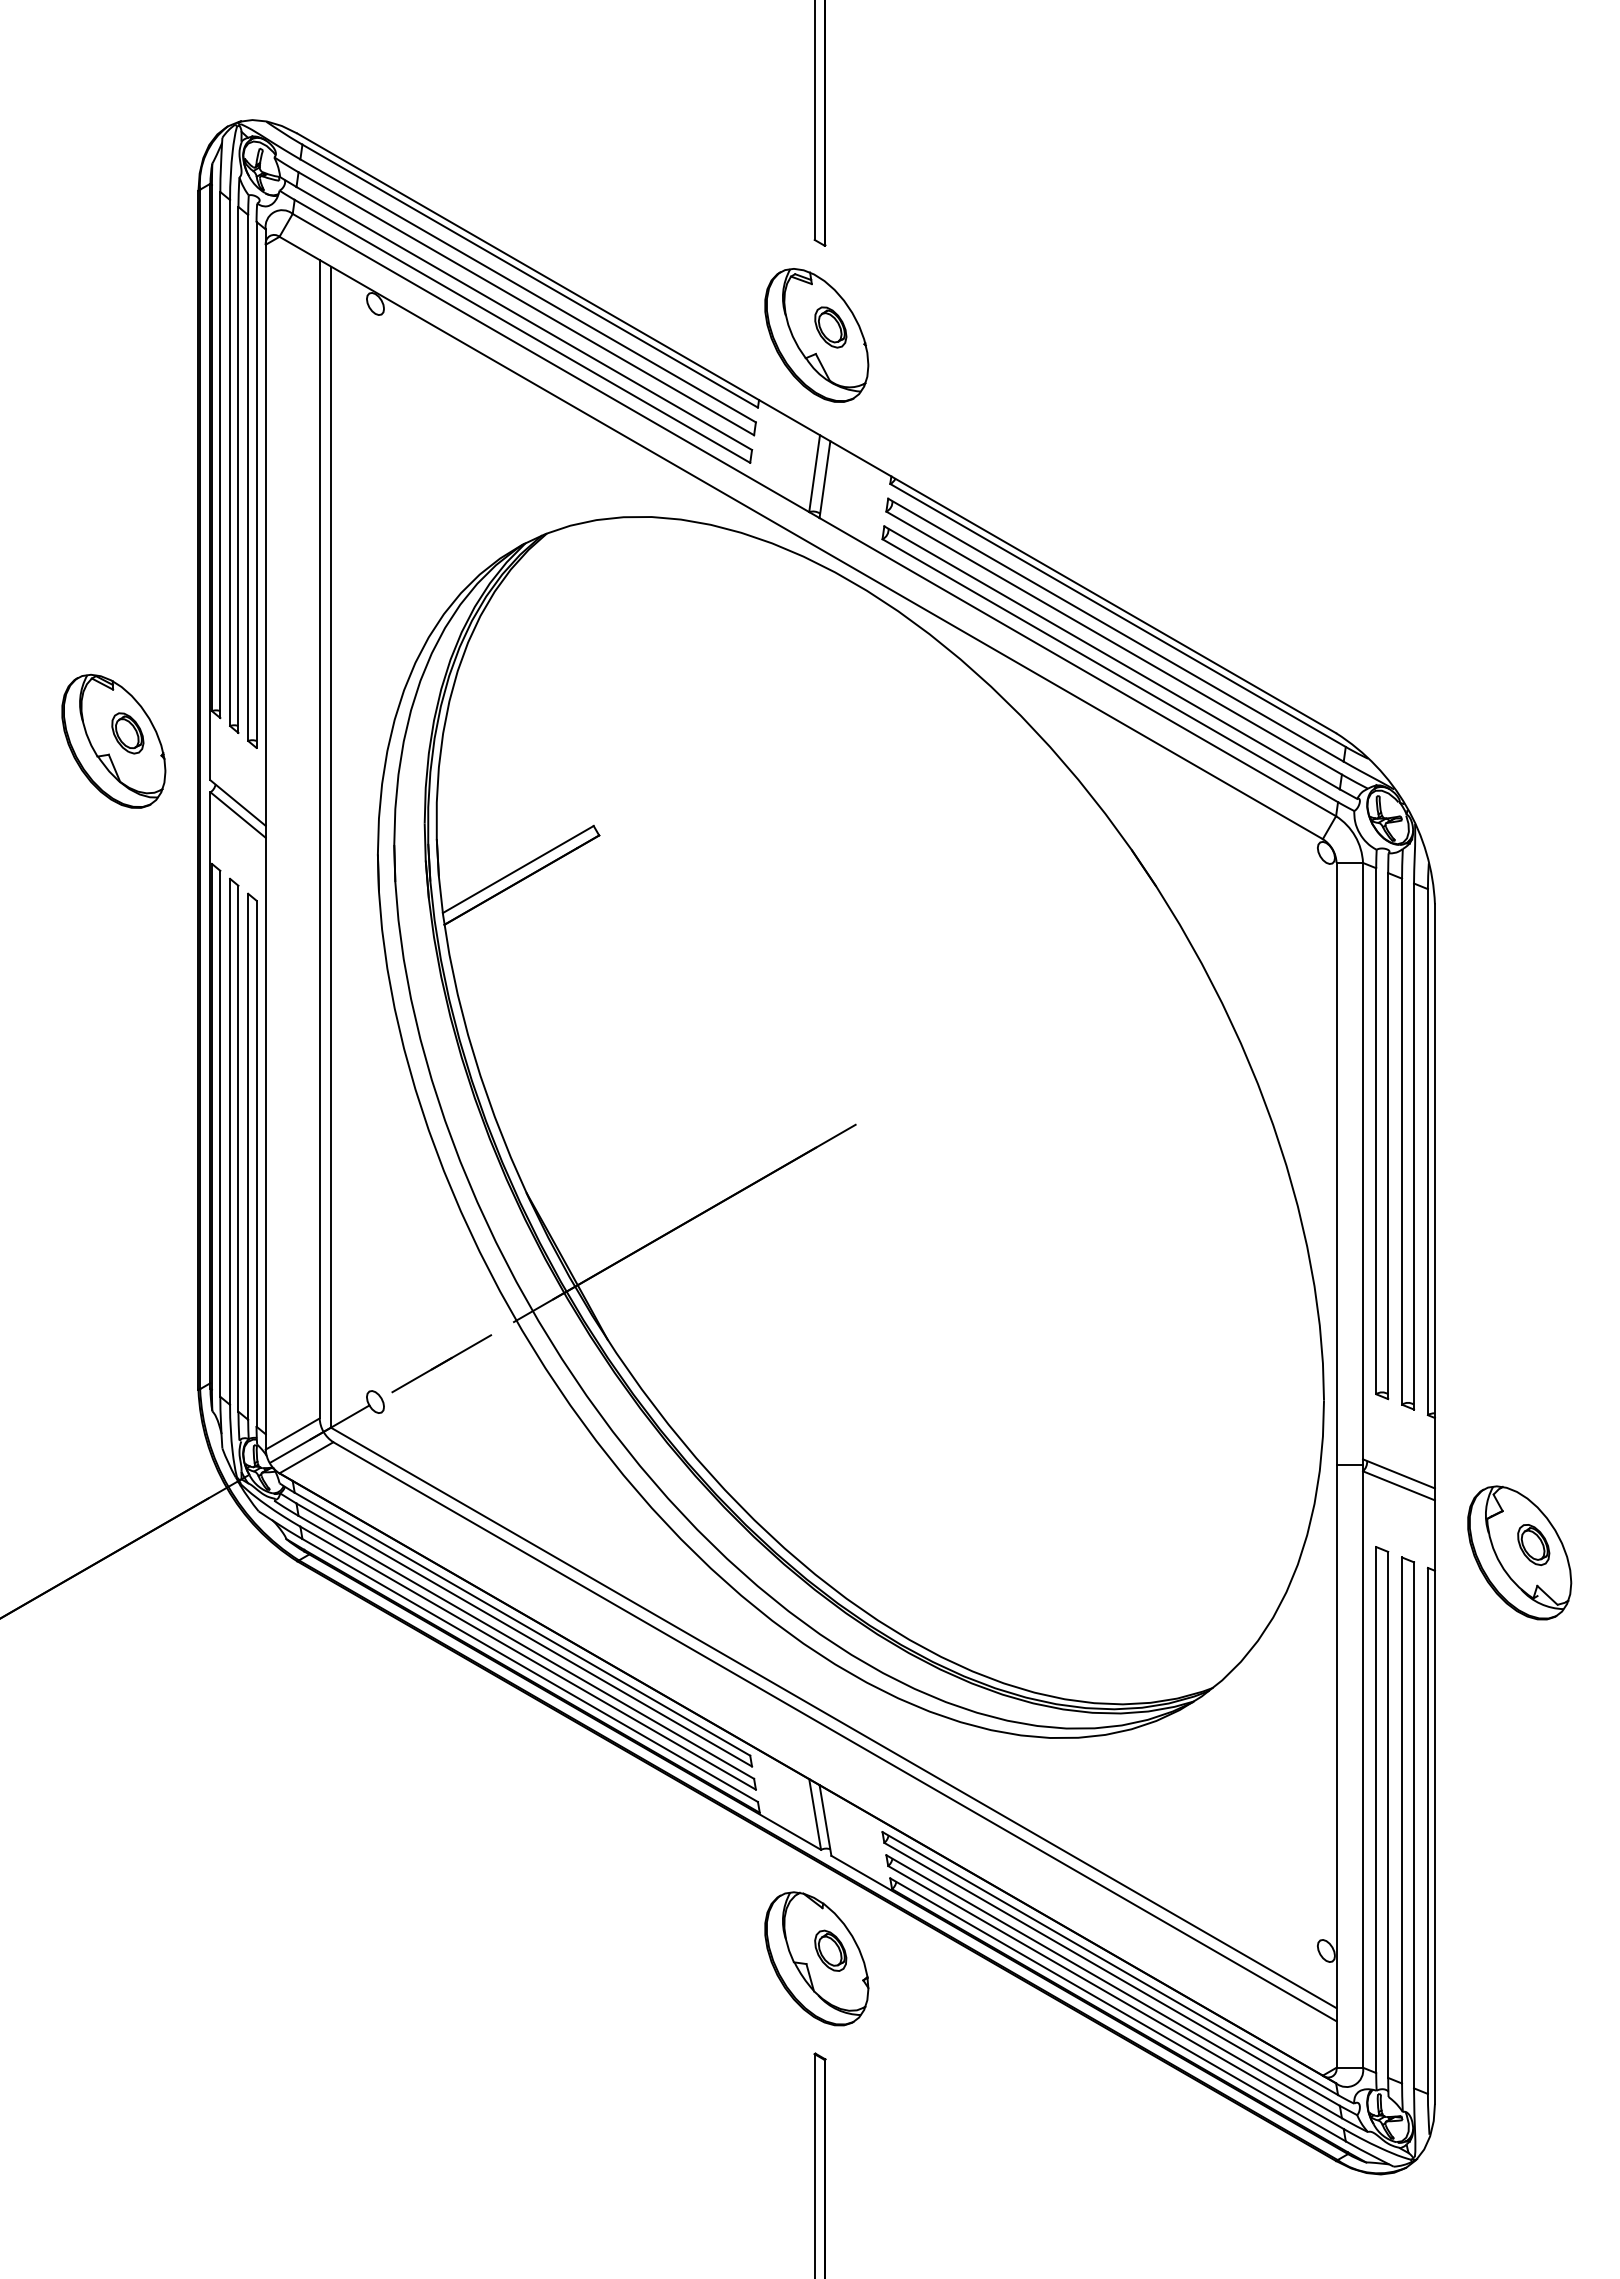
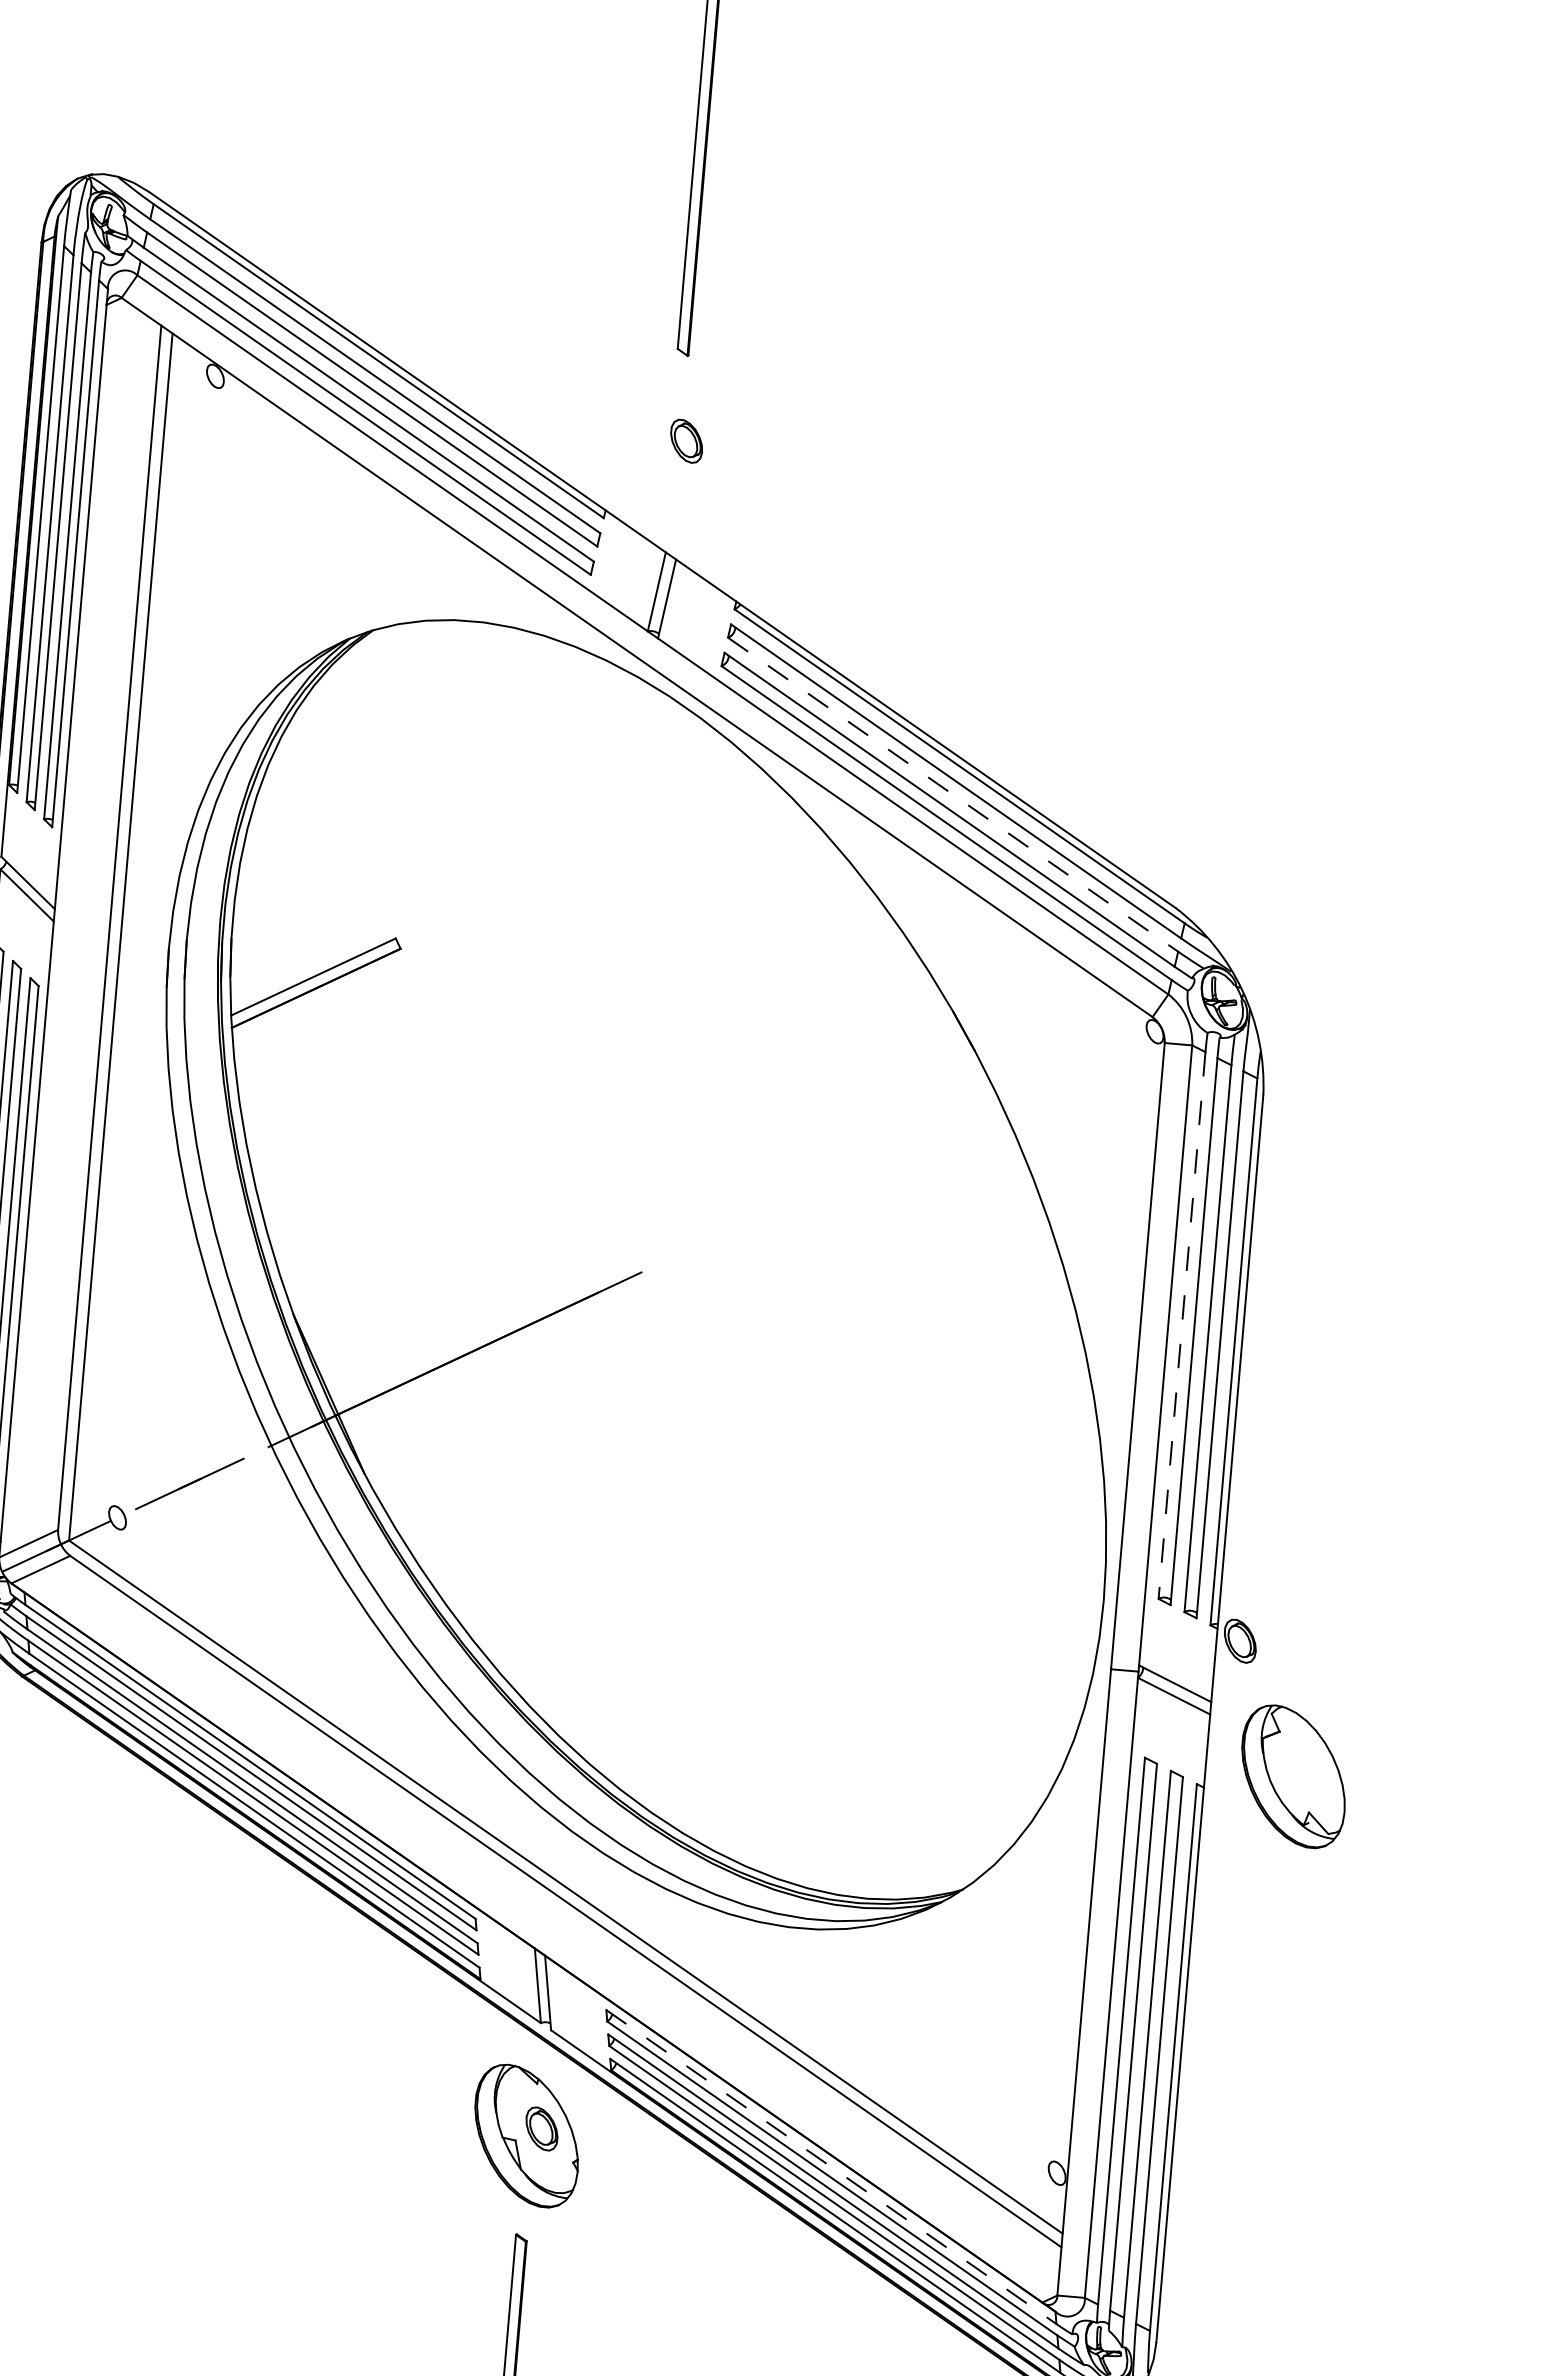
part: (816, 335) -> (671, 448), removed
line: (1114, 643) -> (953, 795), solid -> dashed
line: (1376, 1131) -> (1182, 1325), solid -> dashed
part: (1533, 1544) -> (1240, 1640), moved
line: (1110, 1963) -> (831, 2167), solid -> dashed

